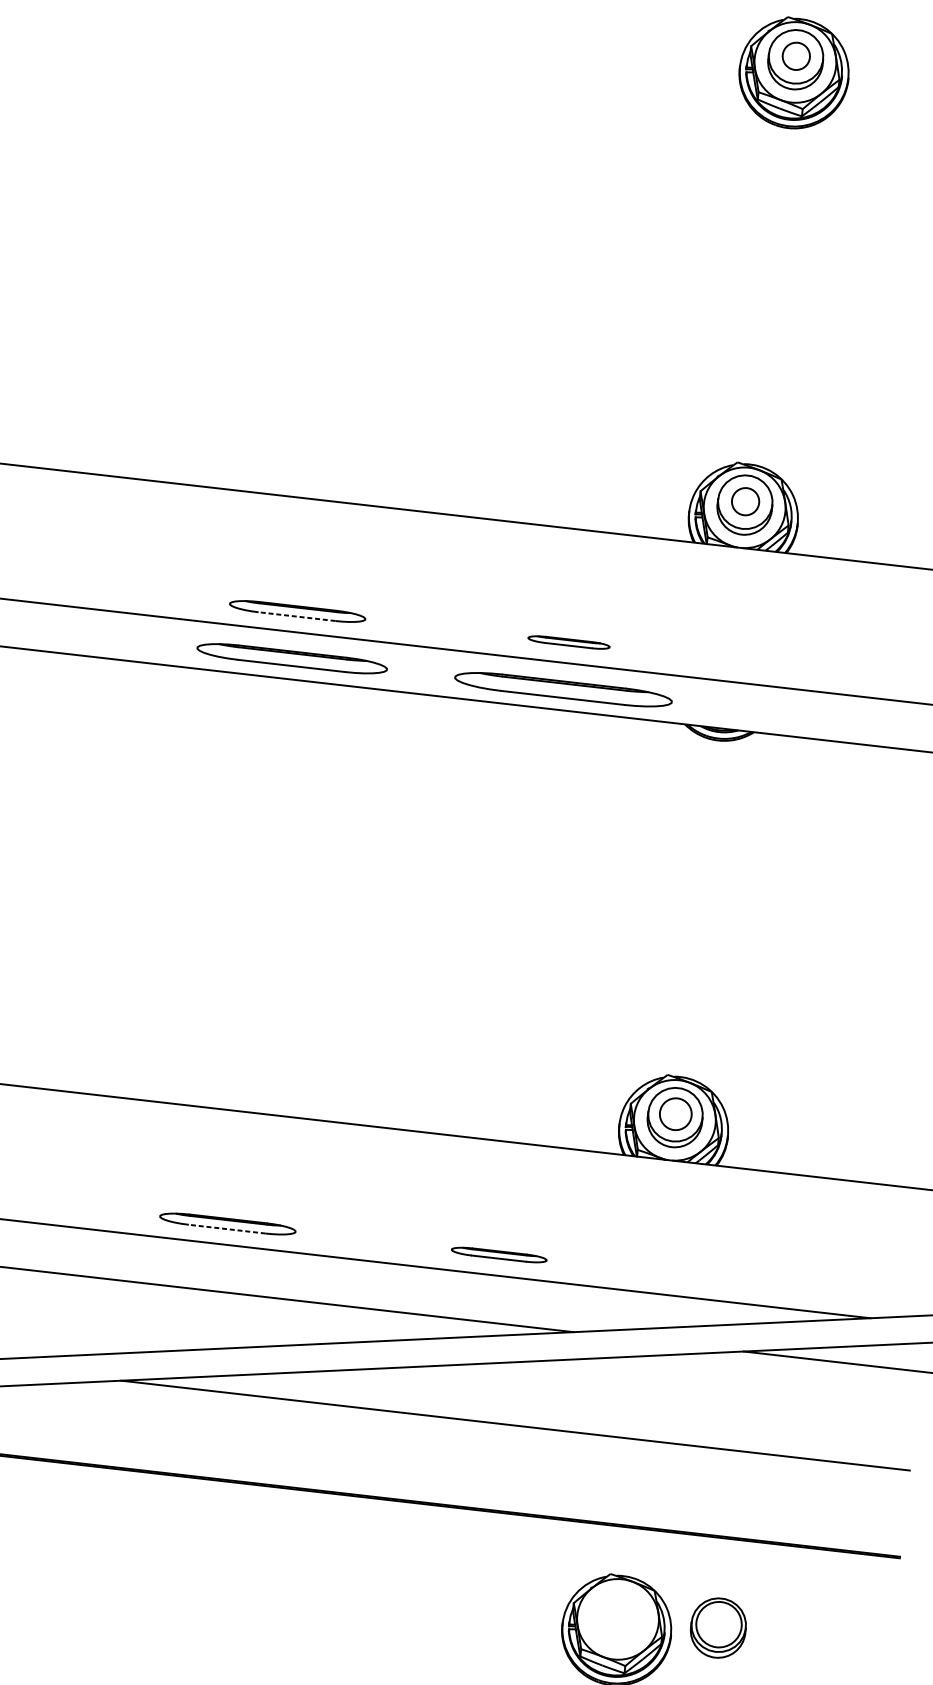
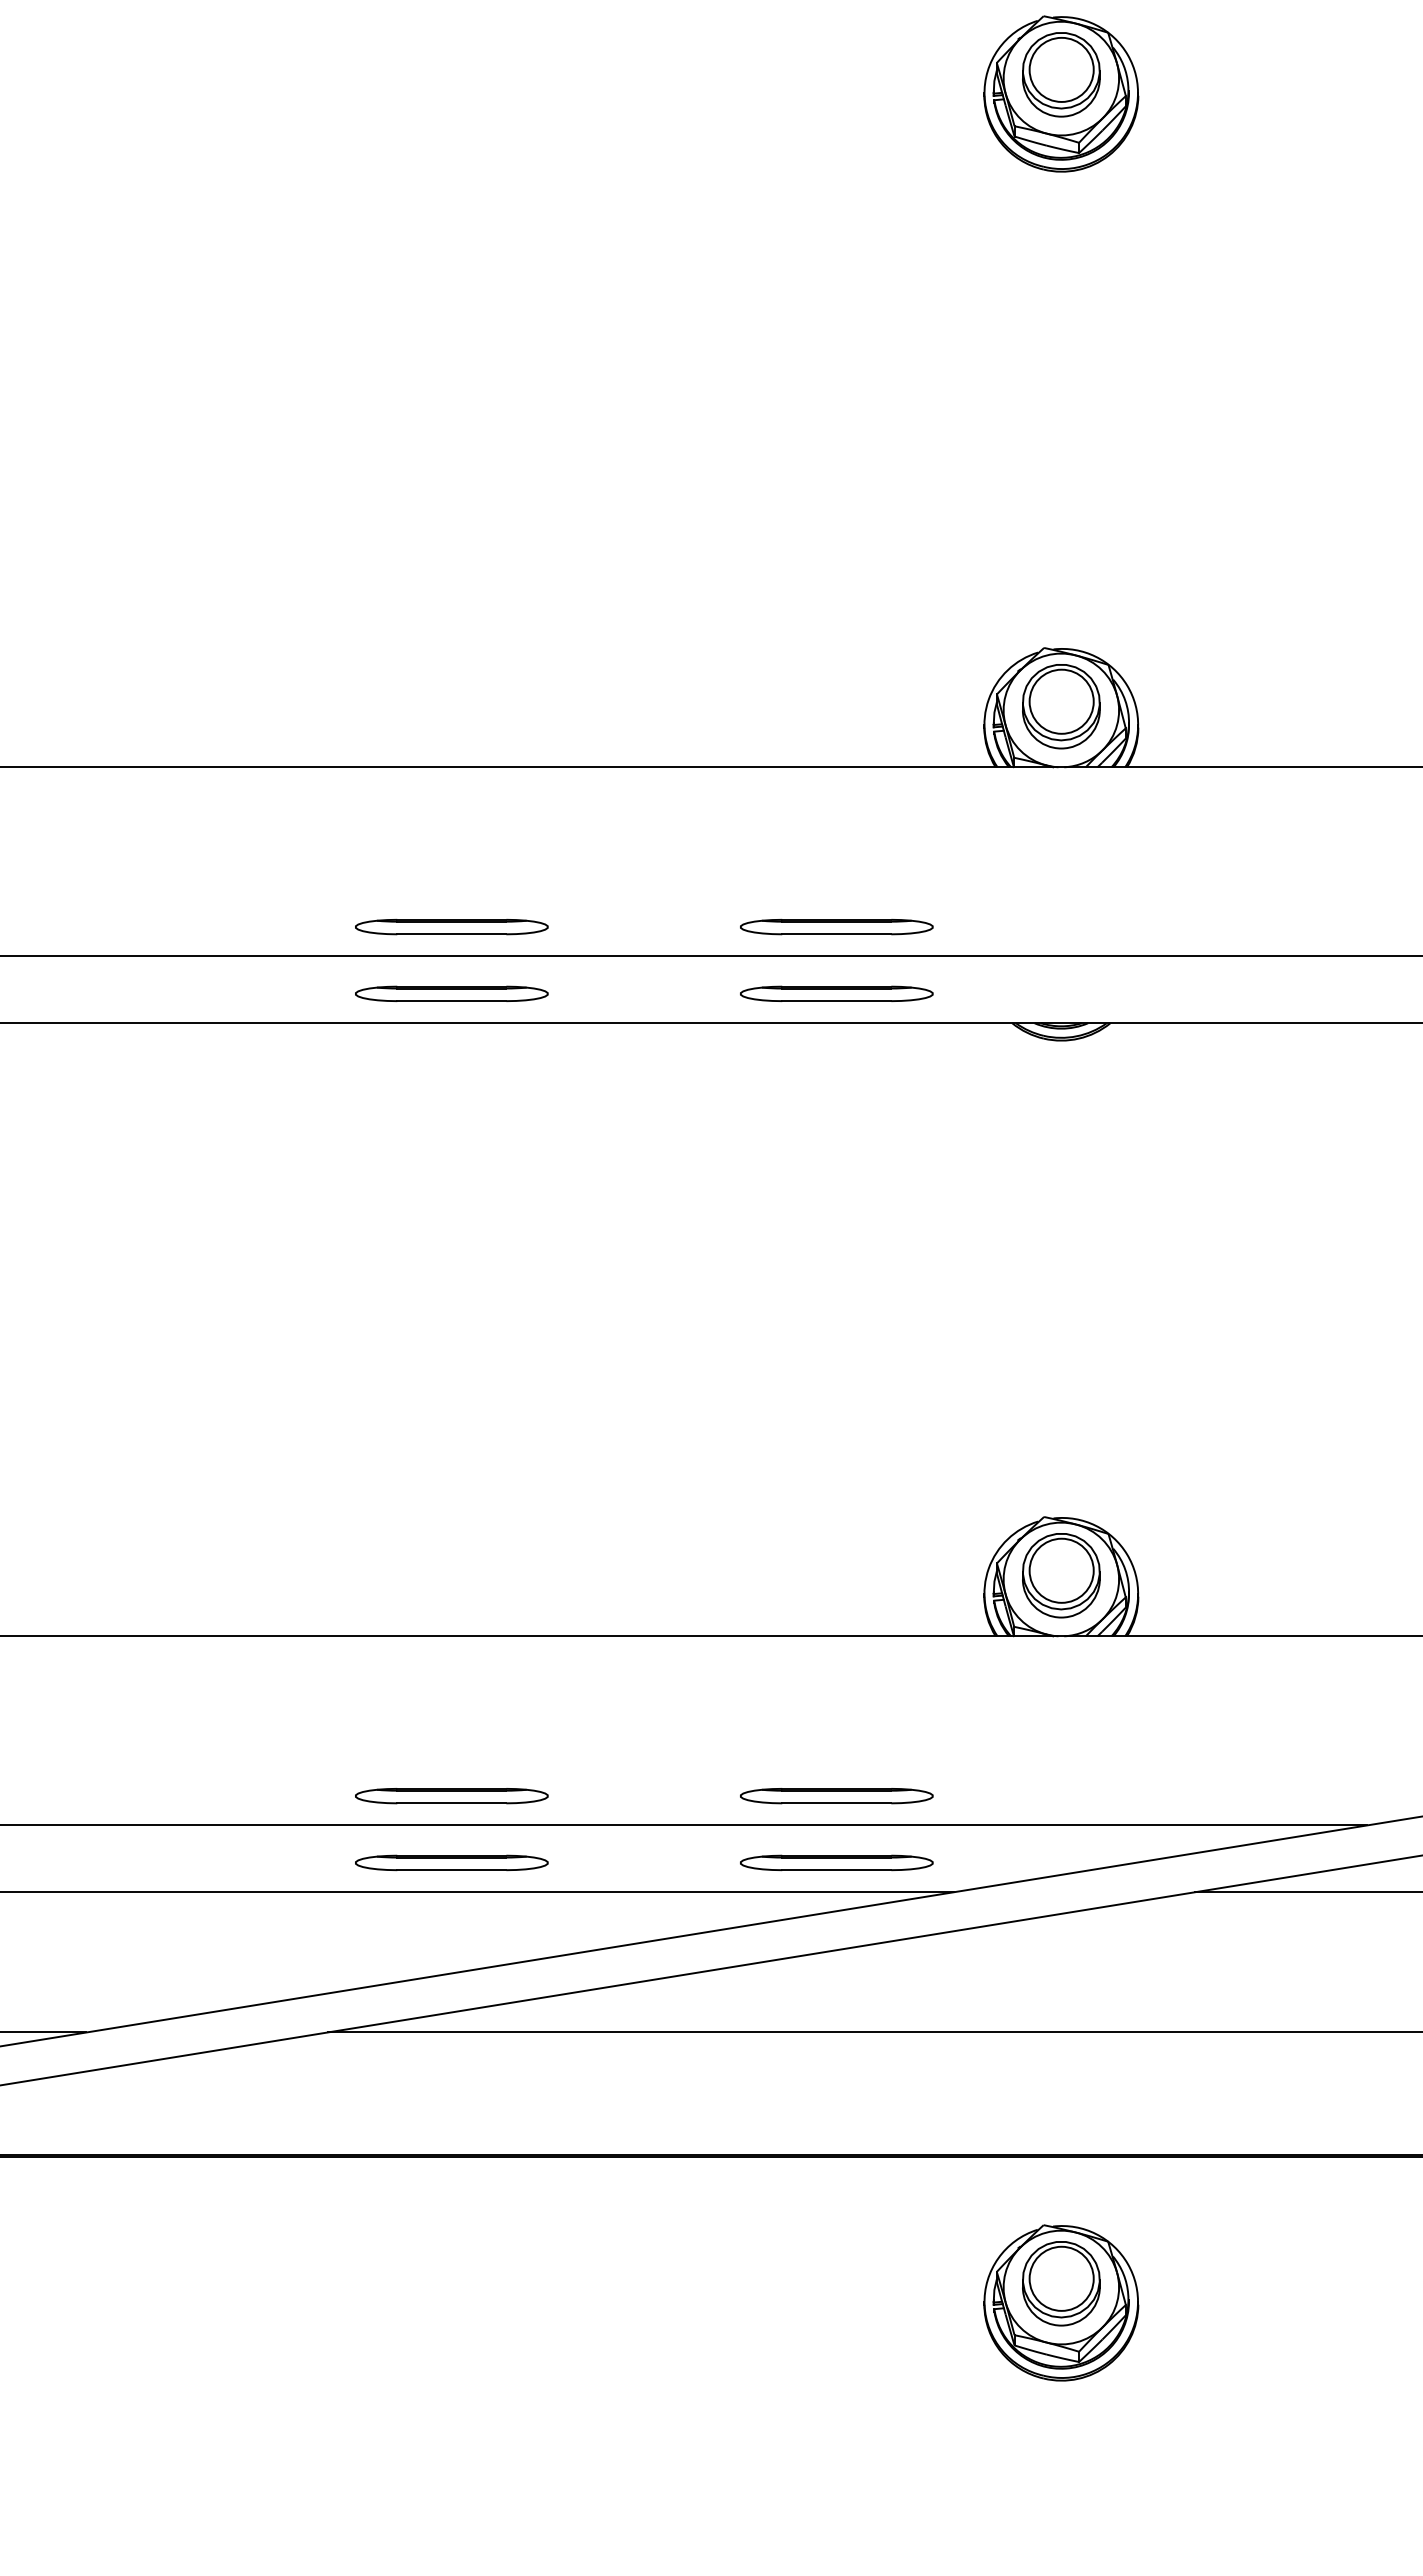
circle: (796, 56) -> (1061, 69), size x1.67
circle: (745, 501) -> (1061, 701), size x1.67
line: (296, 616) -> (451, 934), dashed -> solid
part: (568, 642) -> (836, 927), size x1.67
part: (292, 658) -> (451, 993), size x0.71
part: (563, 689) -> (836, 993), size x0.62
circle: (675, 1114) -> (1061, 1570), size x1.43
line: (227, 1229) -> (451, 1803), dashed -> solid
part: (498, 1255) -> (836, 1796), size x1.43
part: (222, 1270) -> (451, 1862), added
part: (493, 1301) -> (836, 1862), added
part: (718, 1627) -> (1061, 2283), moved

